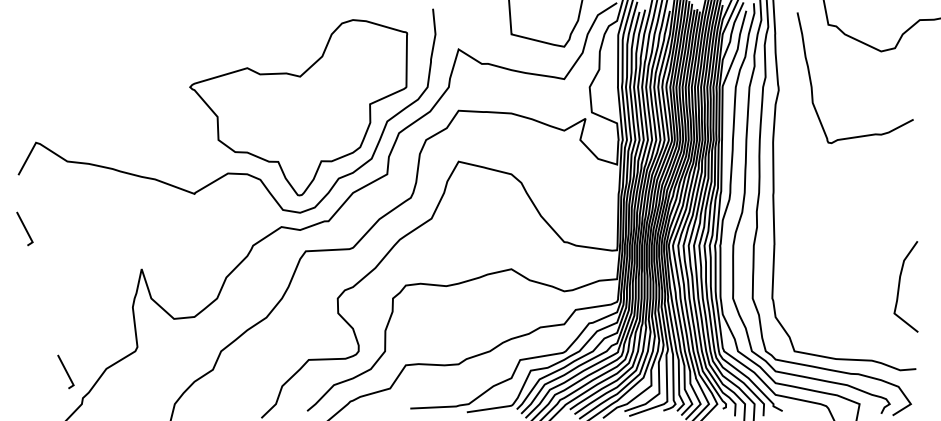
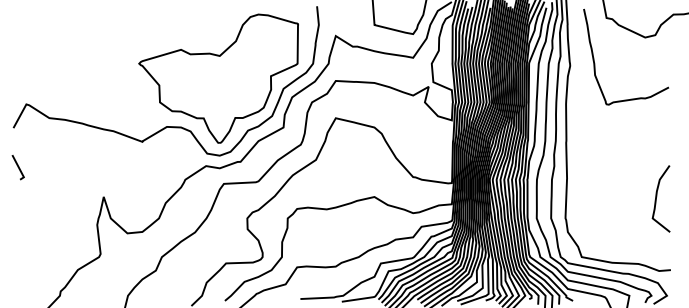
curve: (900, 283) -> (657, 196), moved
line: (65, 371) -> (47, 271), removed

